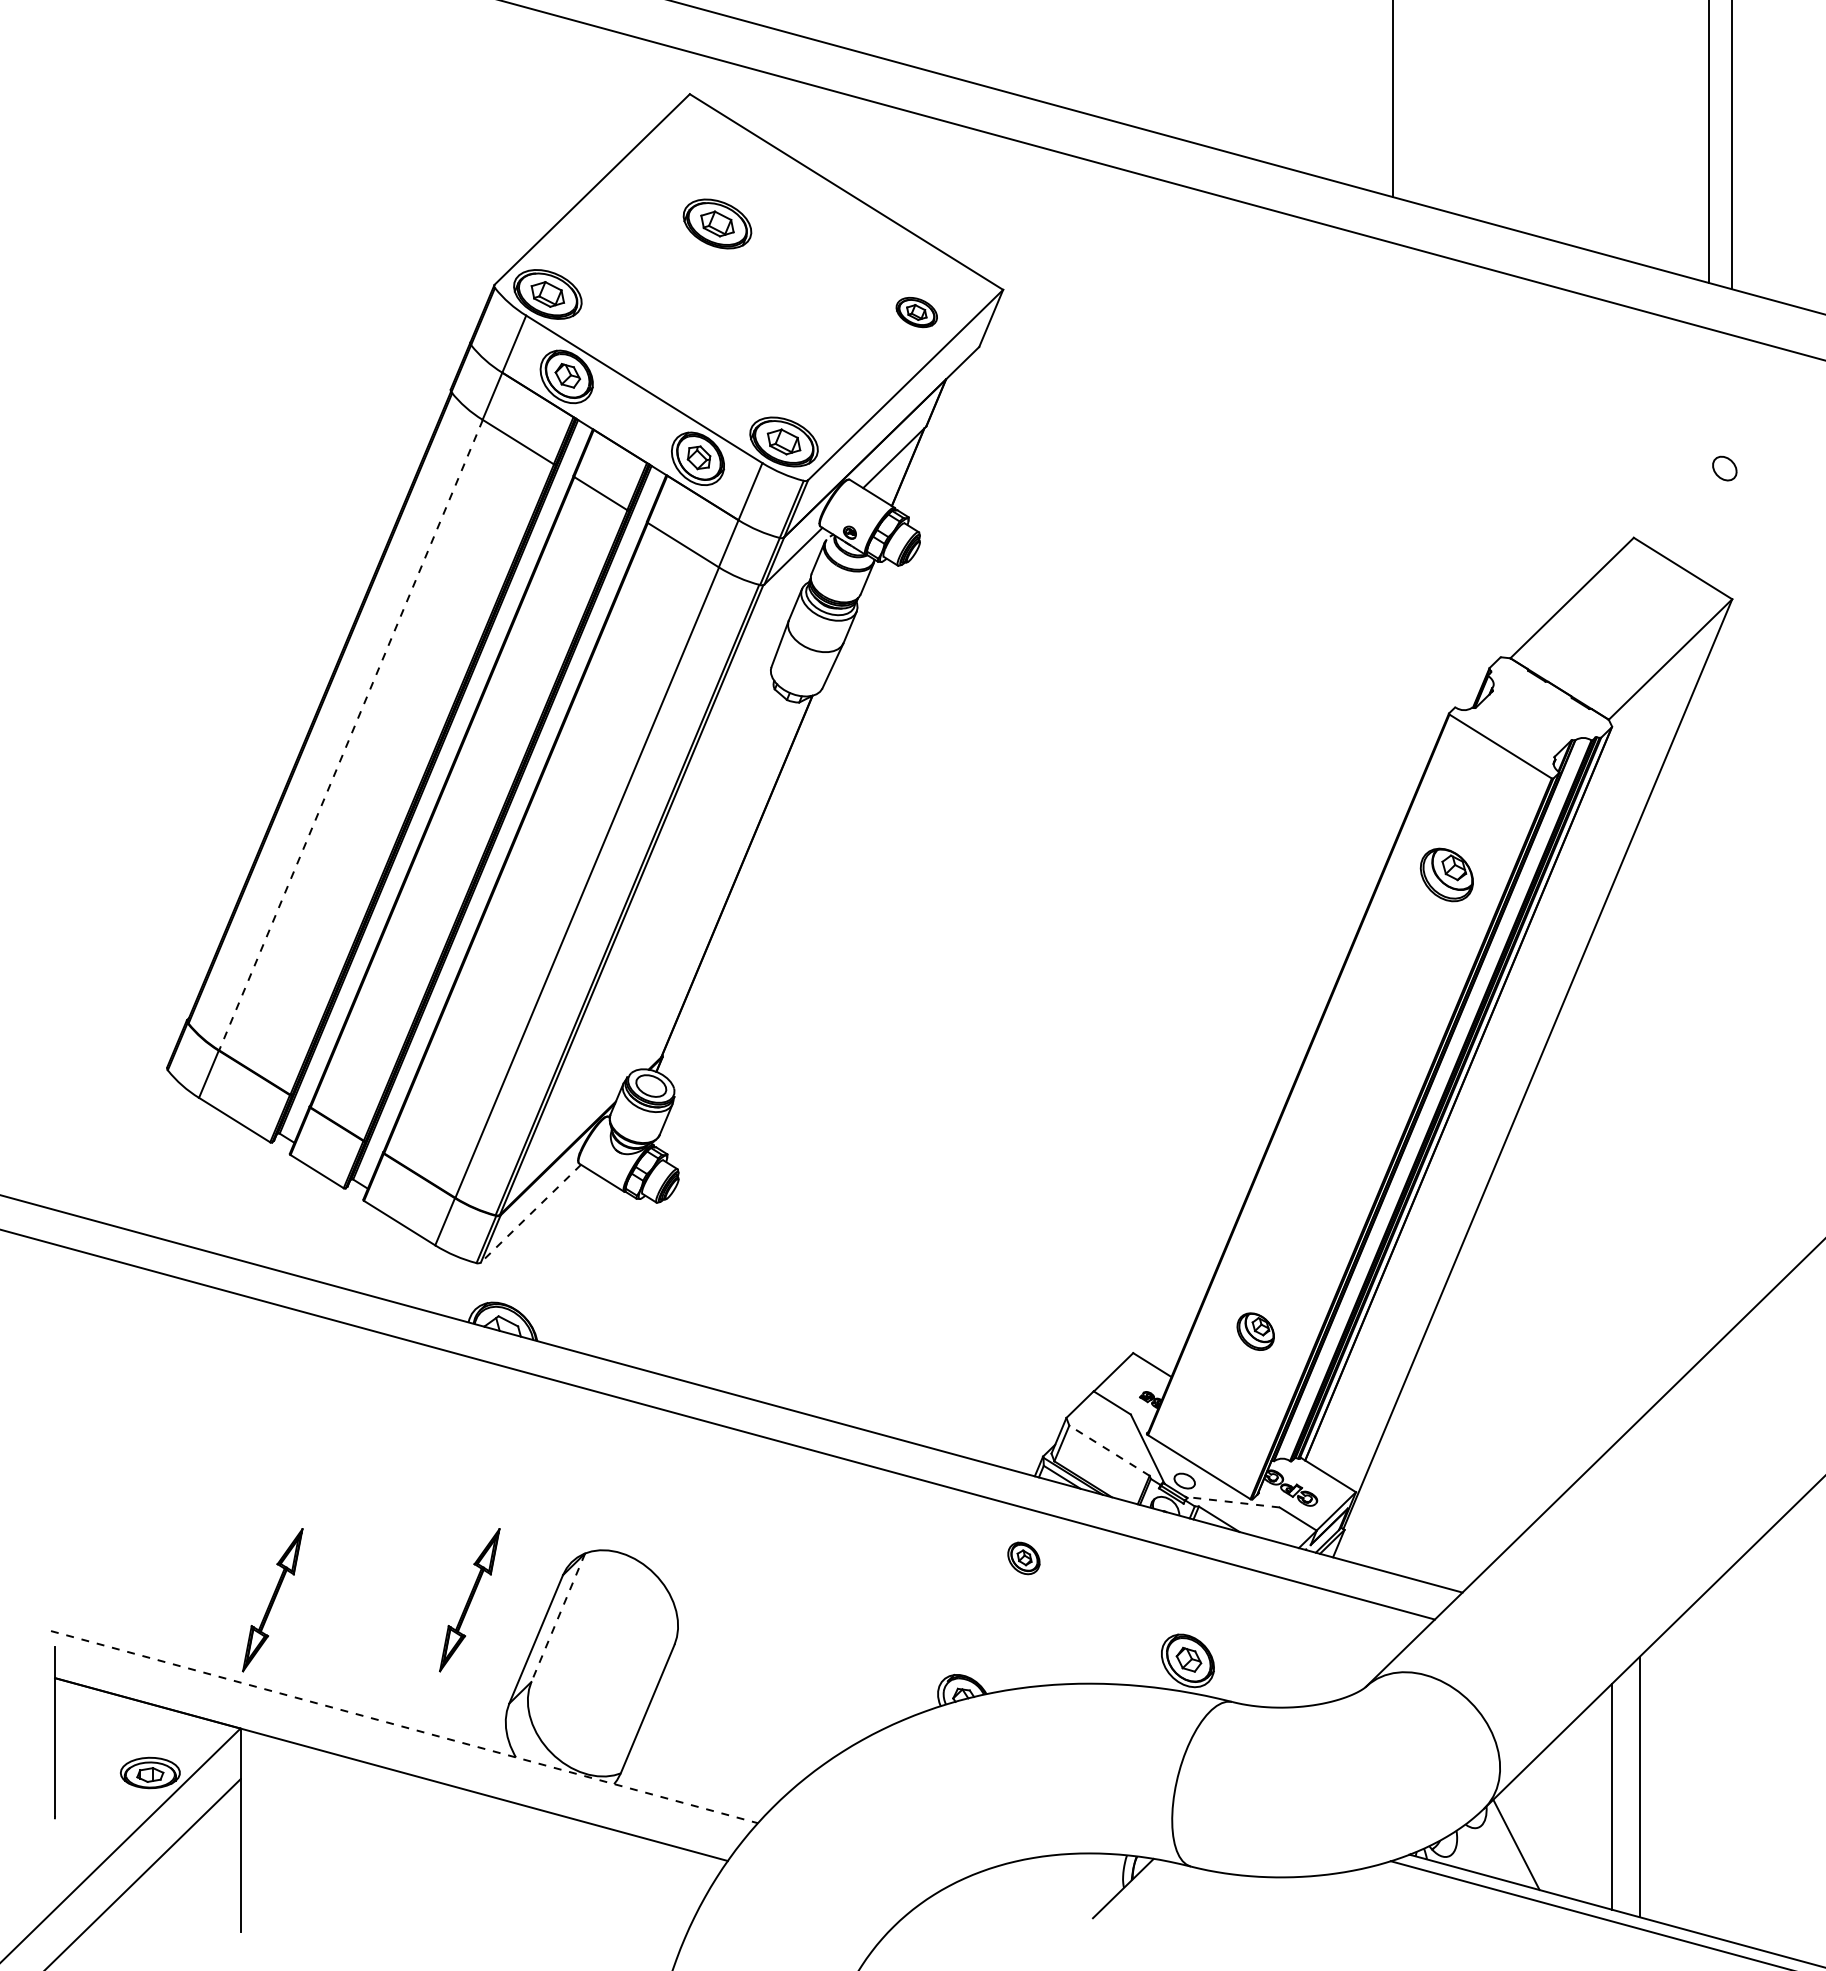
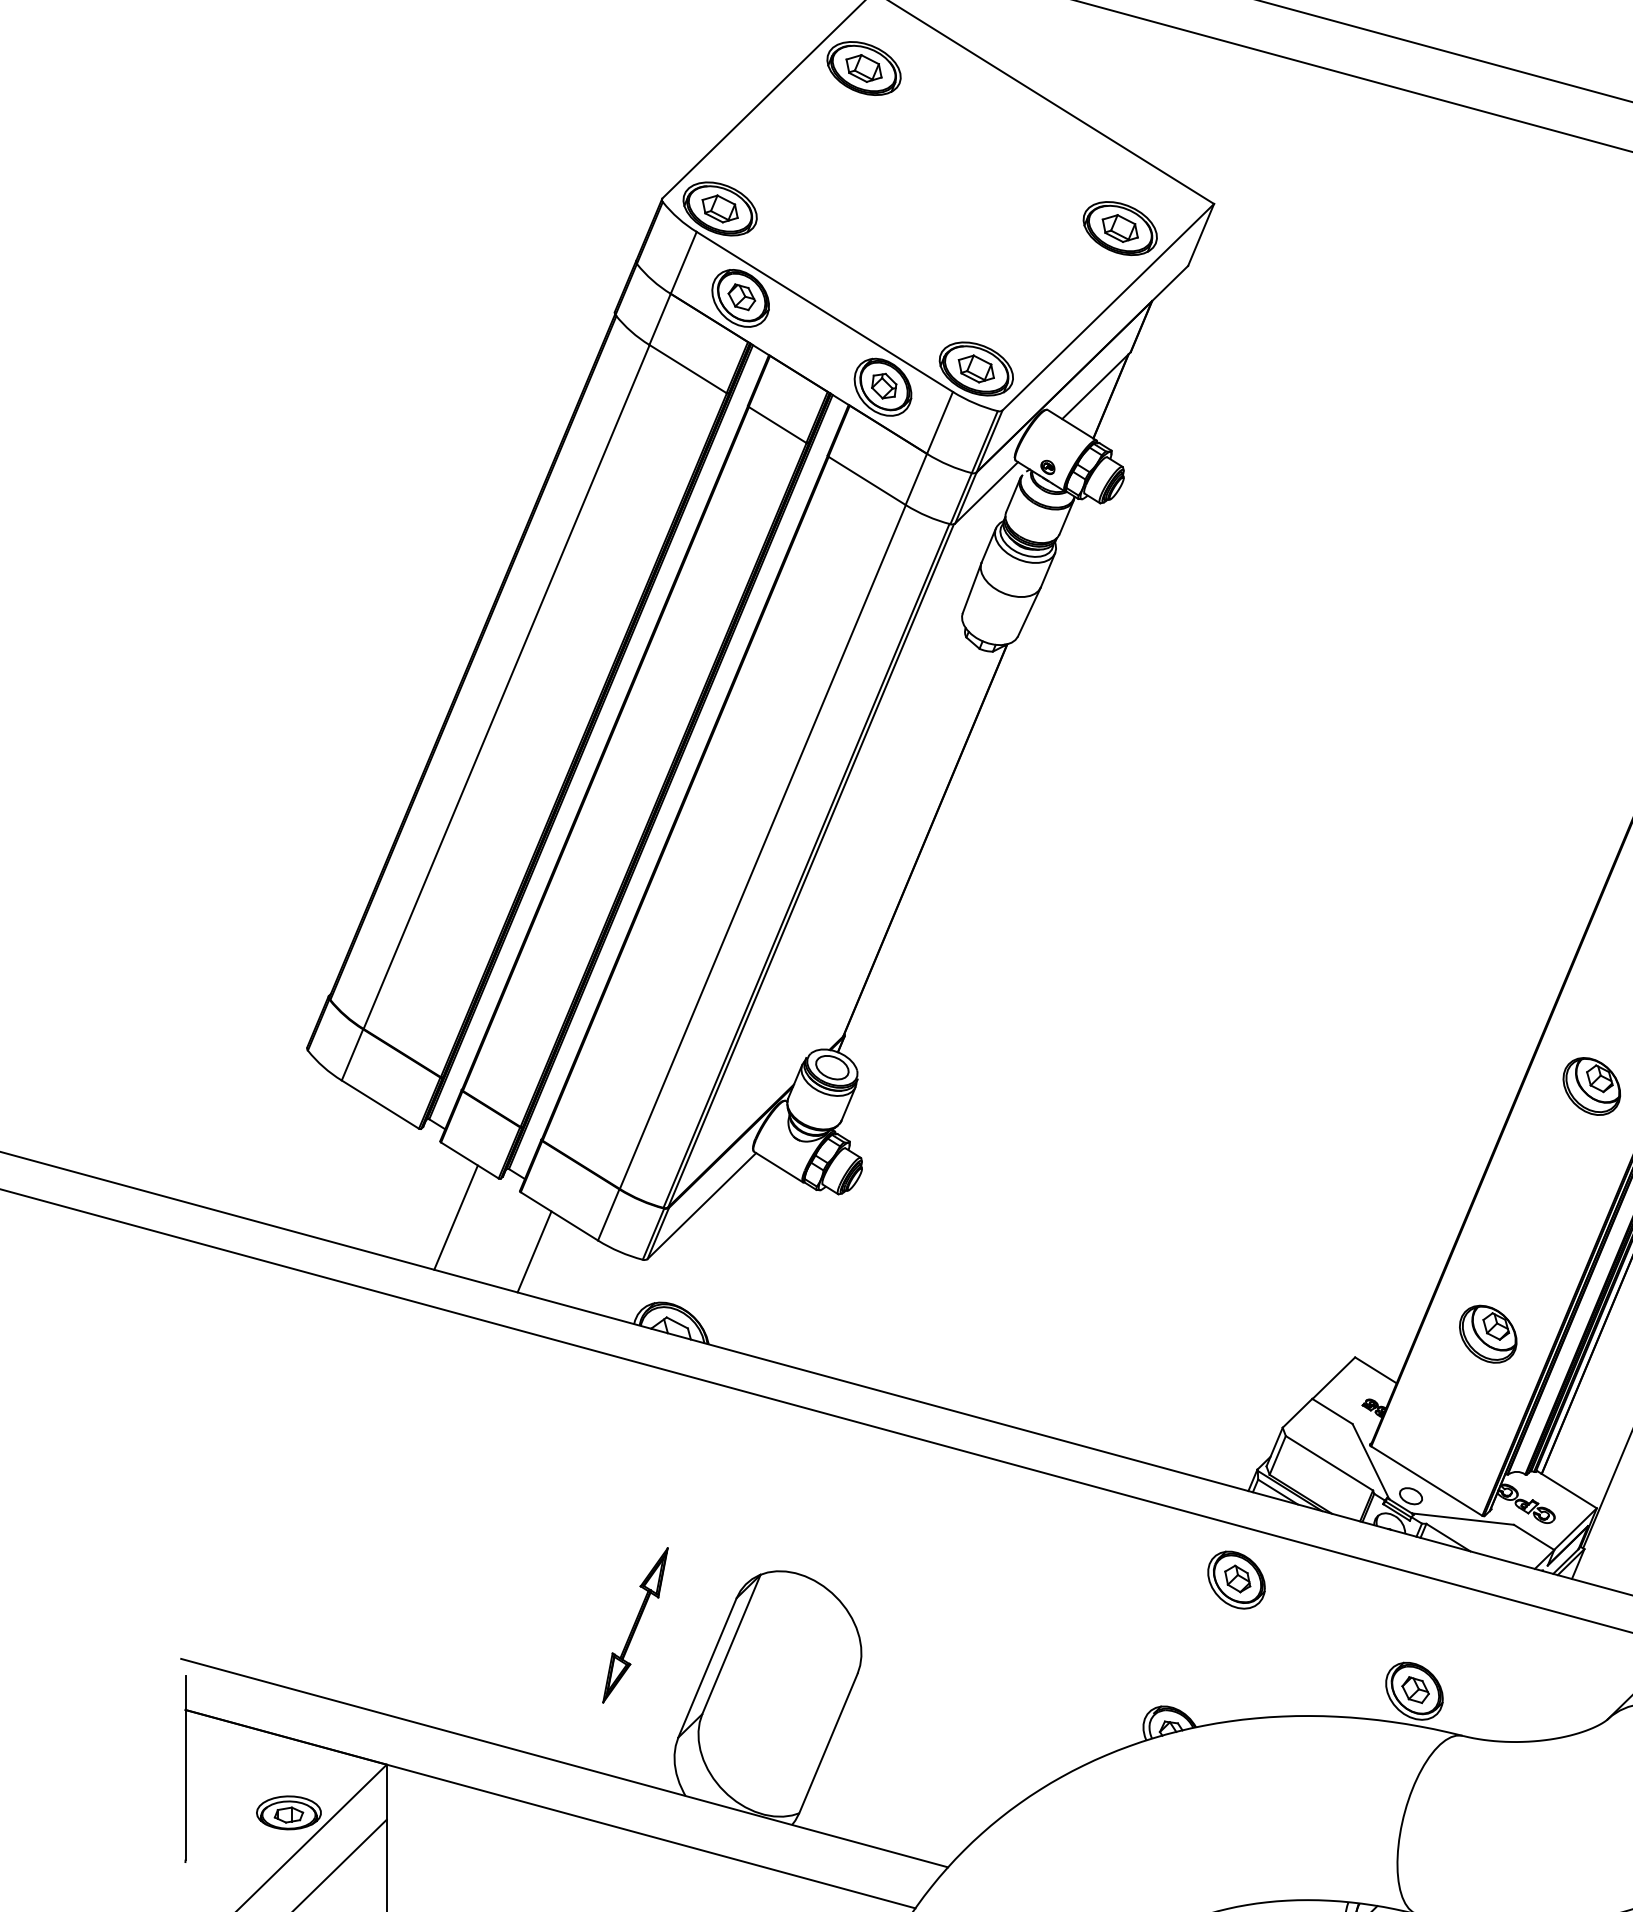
part: (717, 223) -> (864, 67), moved
part: (916, 312) -> (1120, 228), size x1.67
line: (351, 735) -> (507, 687), dashed -> solid
part: (1351, 1103) -> (1591, 1086), added
line: (531, 1213) -> (702, 1205), dashed -> solid
line: (304, 1224) -> (456, 1217), added
line: (376, 1255) -> (534, 1251), added
part: (1255, 1331) -> (1487, 1333), size x1.43
line: (1109, 1450) -> (1329, 1463), dashed -> solid
line: (1232, 1502) -> (1462, 1519), dashed -> solid
part: (1023, 1558) -> (1236, 1580), size x1.67
part: (272, 1600) -> (421, 1625), removed
line: (558, 1617) -> (731, 1644), dashed -> solid
line: (404, 1727) -> (564, 1763), dashed -> solid

